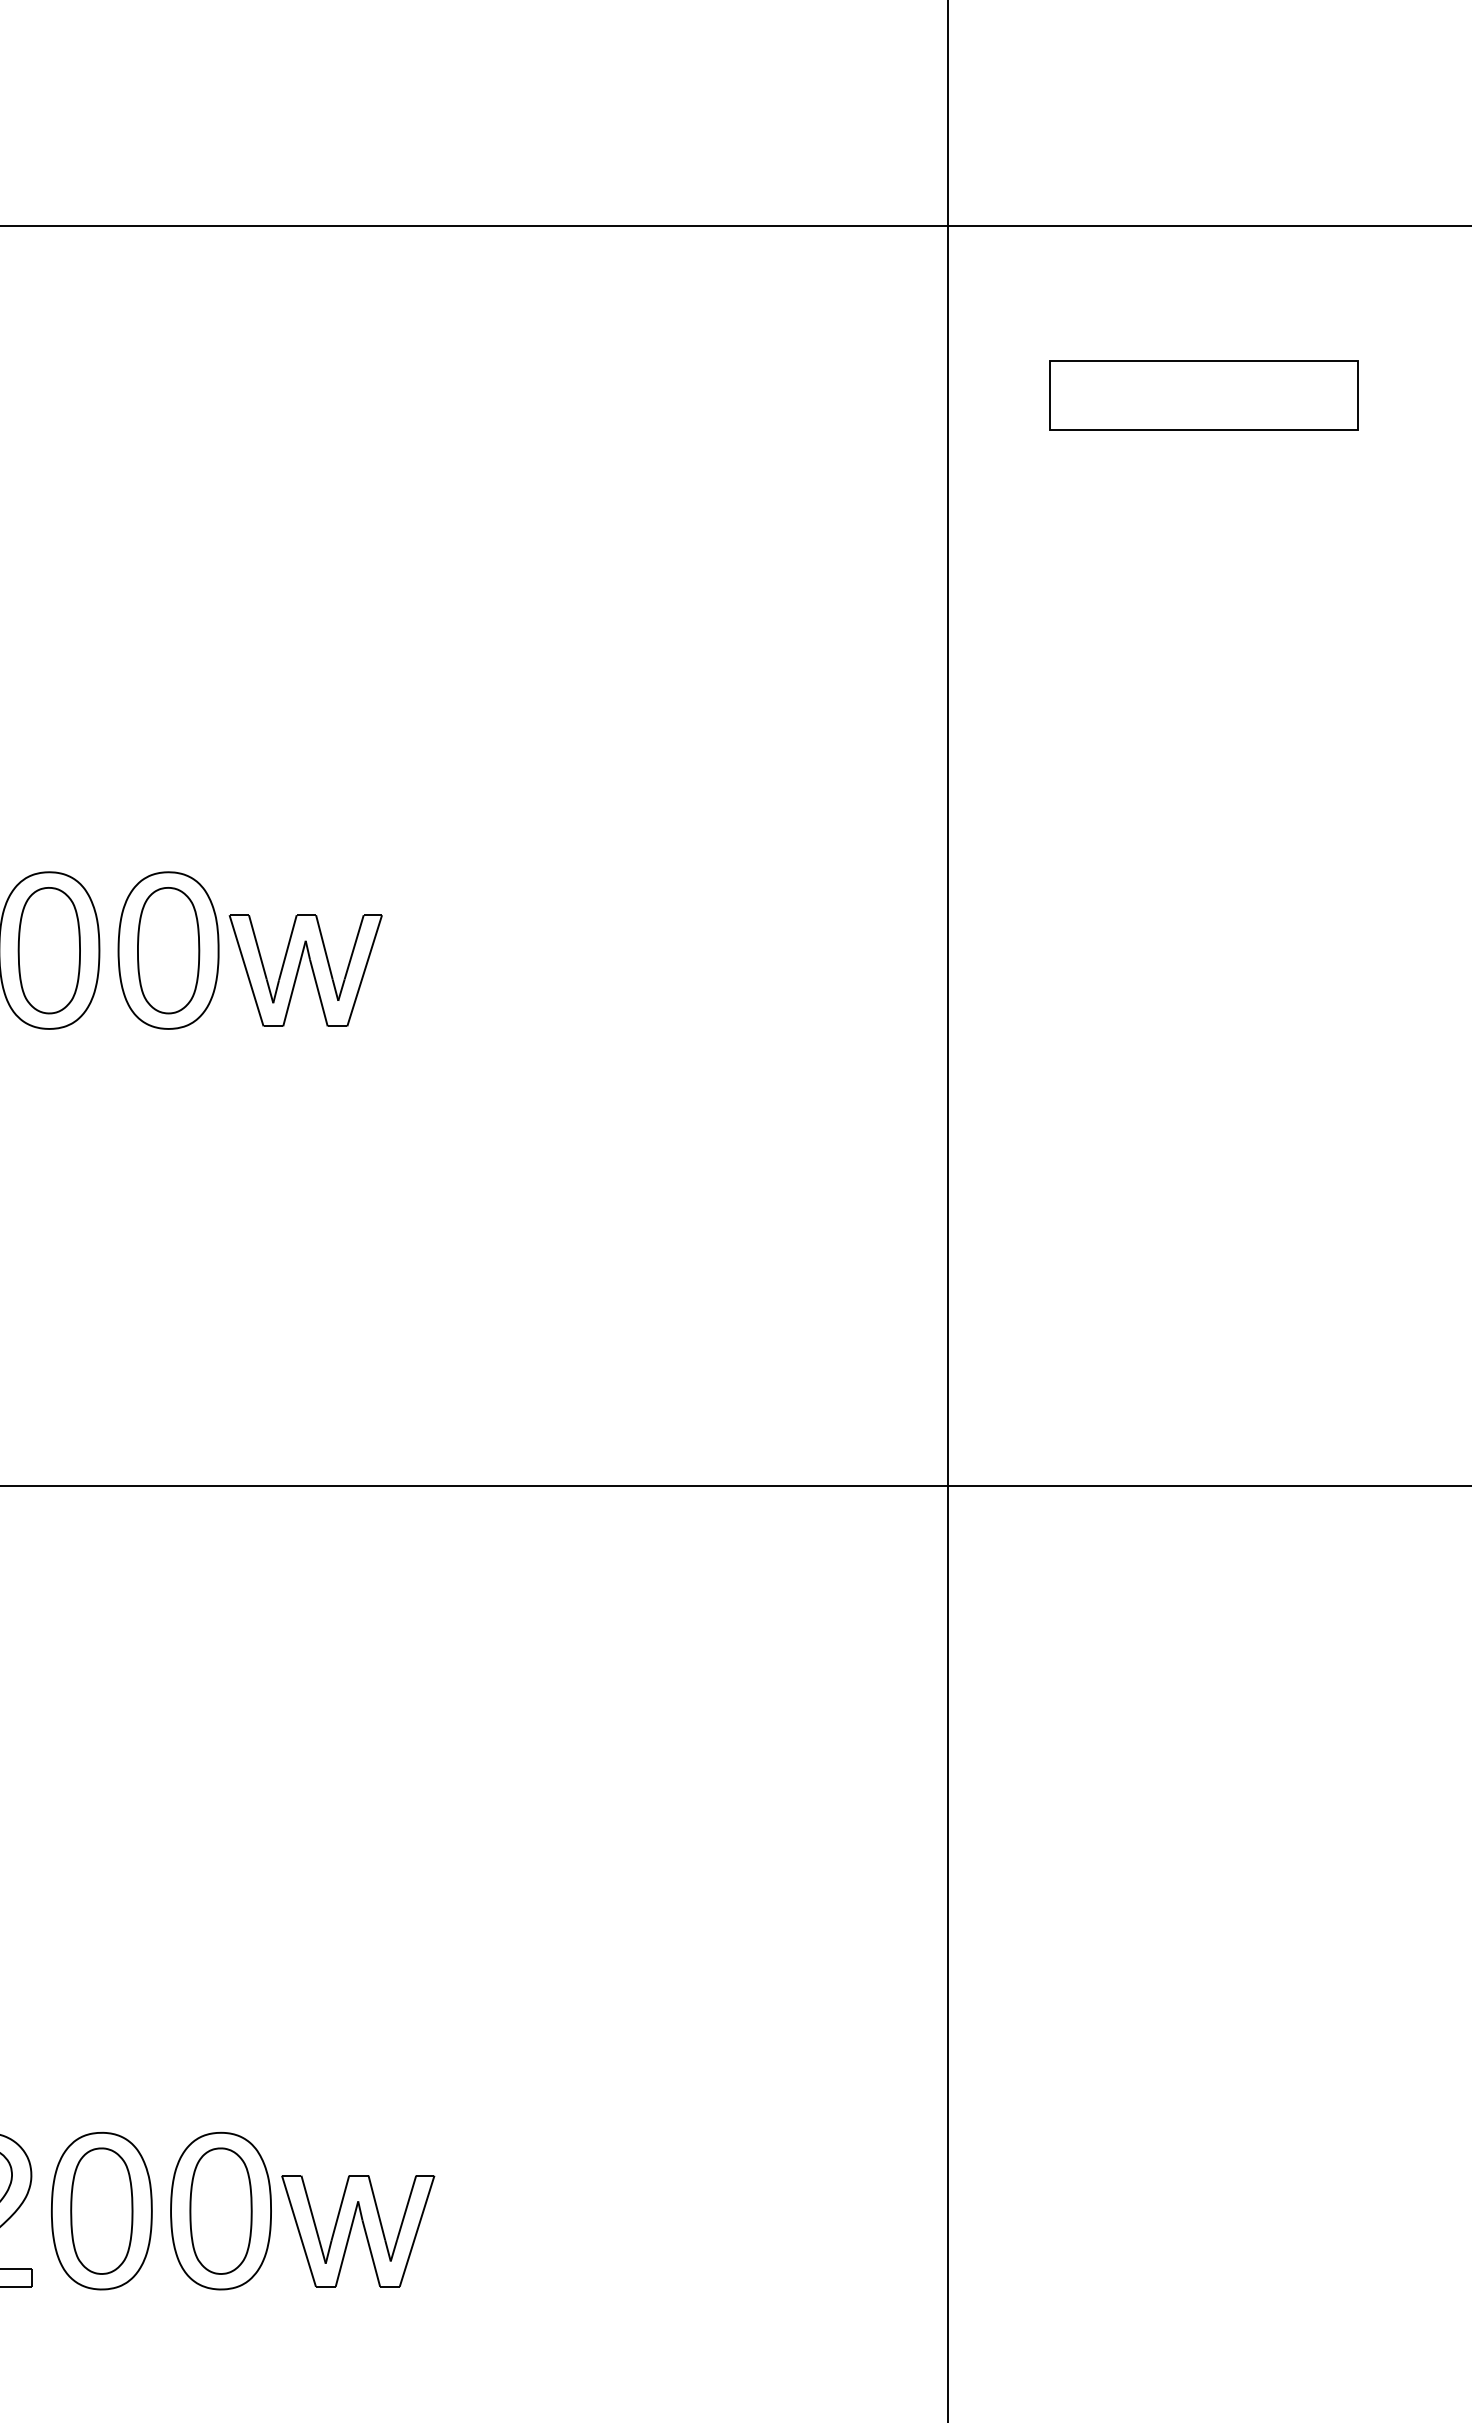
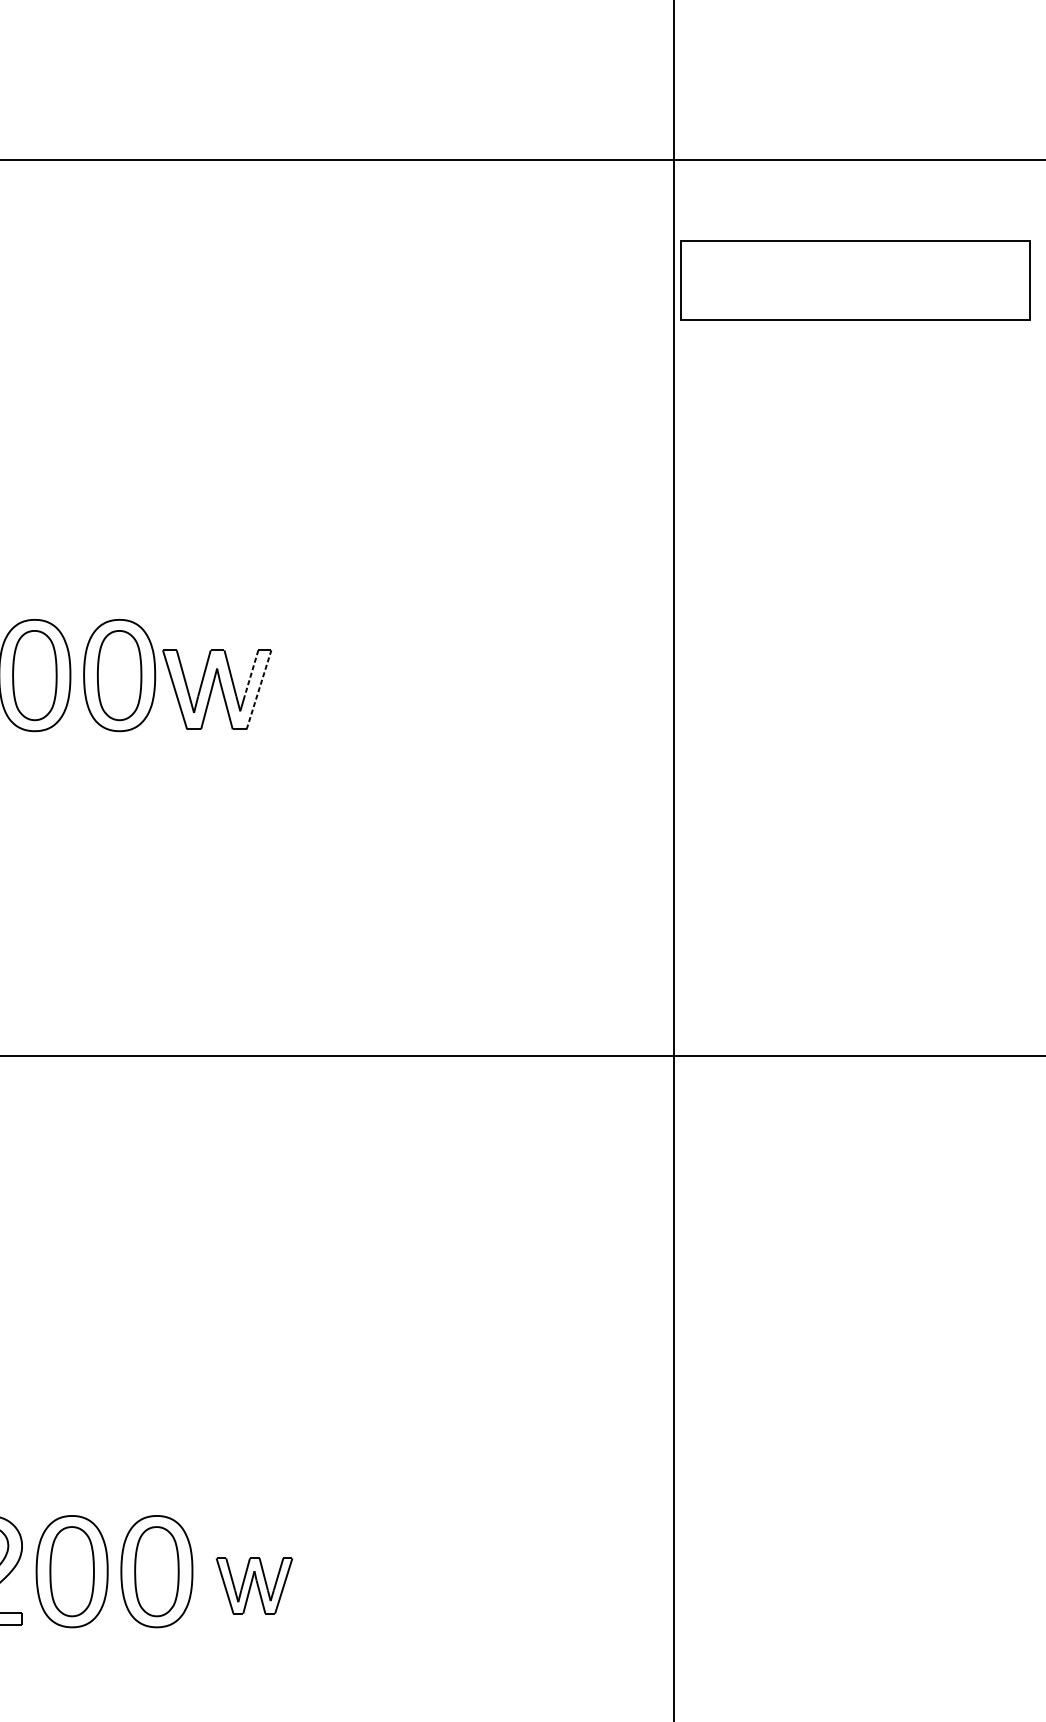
part: (1203, 395) -> (855, 280), size x1.6
line: (354, 947) -> (251, 673), solid -> dashed
line: (364, 970) -> (258, 689), solid -> dashed
part: (358, 2231) -> (254, 1586), size x0.7

